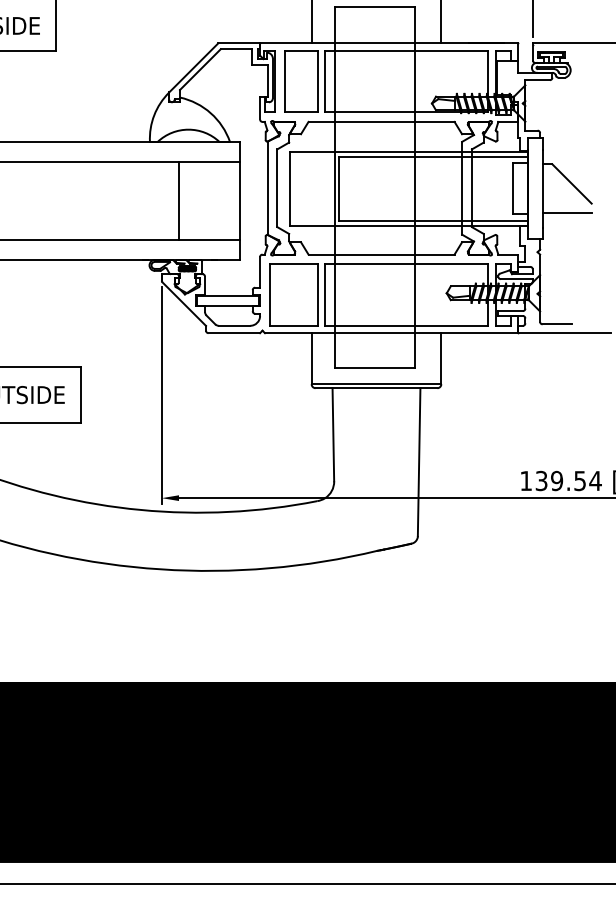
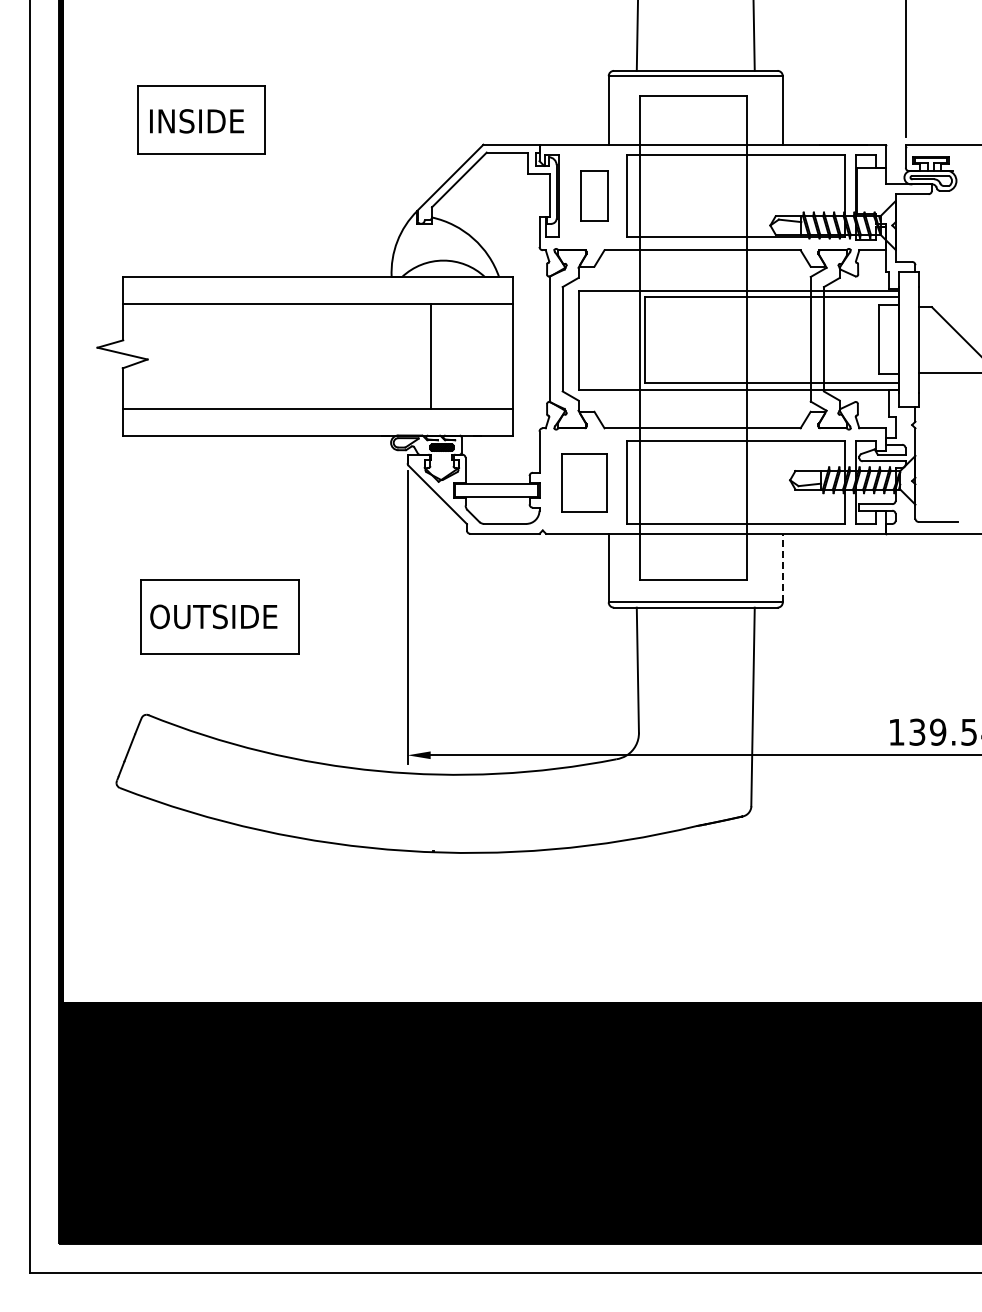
part: (301, 81) -> (594, 195), size x0.6
part: (293, 294) -> (584, 482), size x0.7
line: (441, 358) -> (782, 567), solid -> dashed

